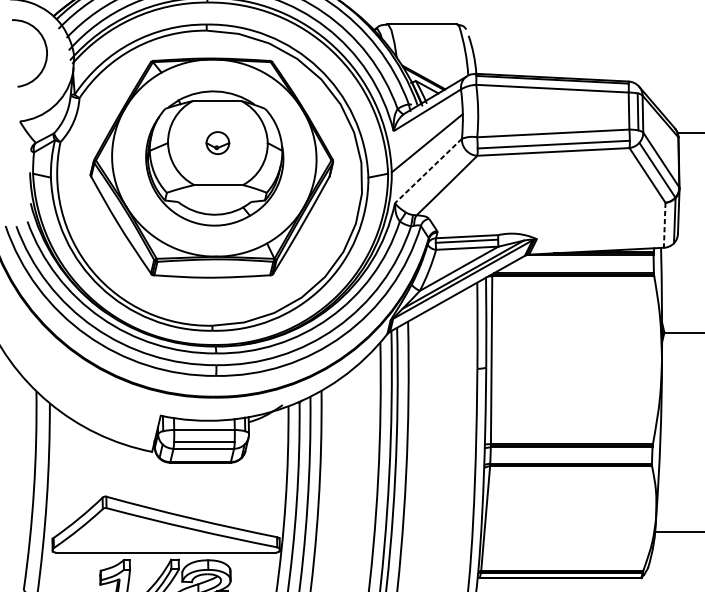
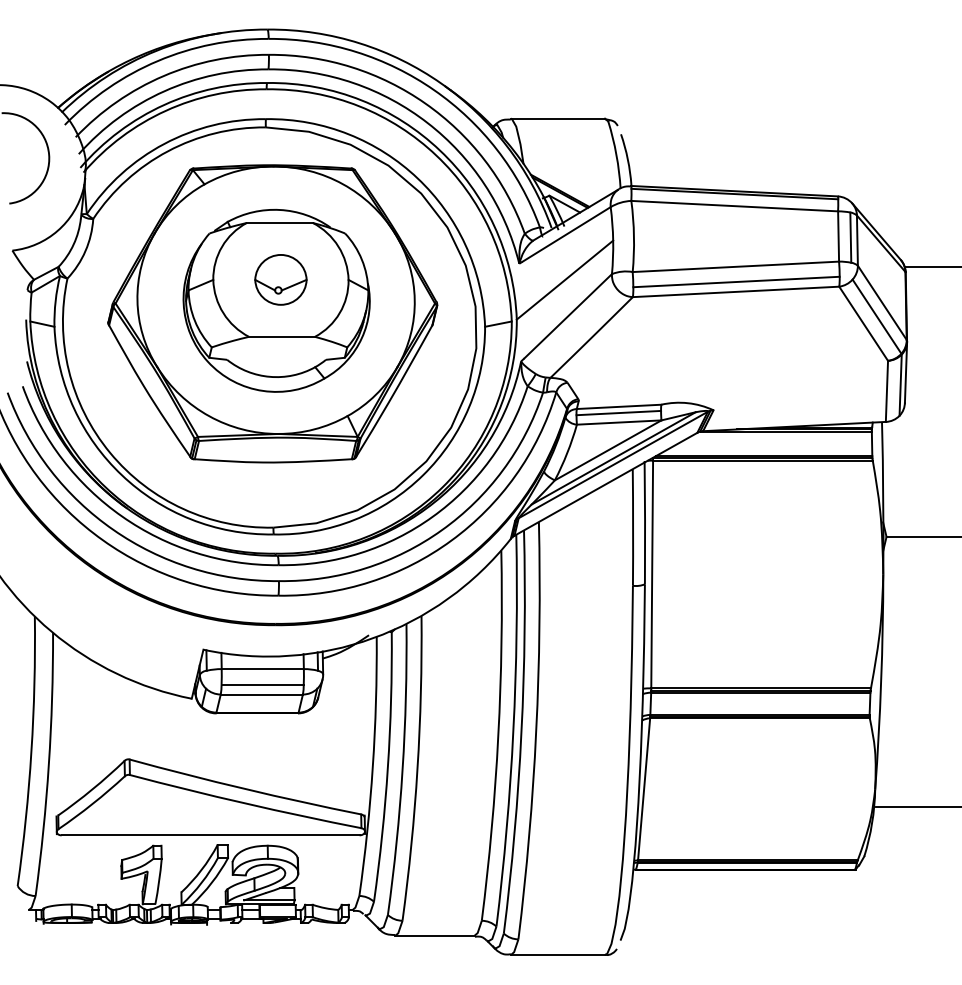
part: (217, 142) -> (280, 279), size x1.67
line: (429, 170) -> (568, 316), dashed -> solid
line: (664, 225) -> (886, 391), dashed -> solid

